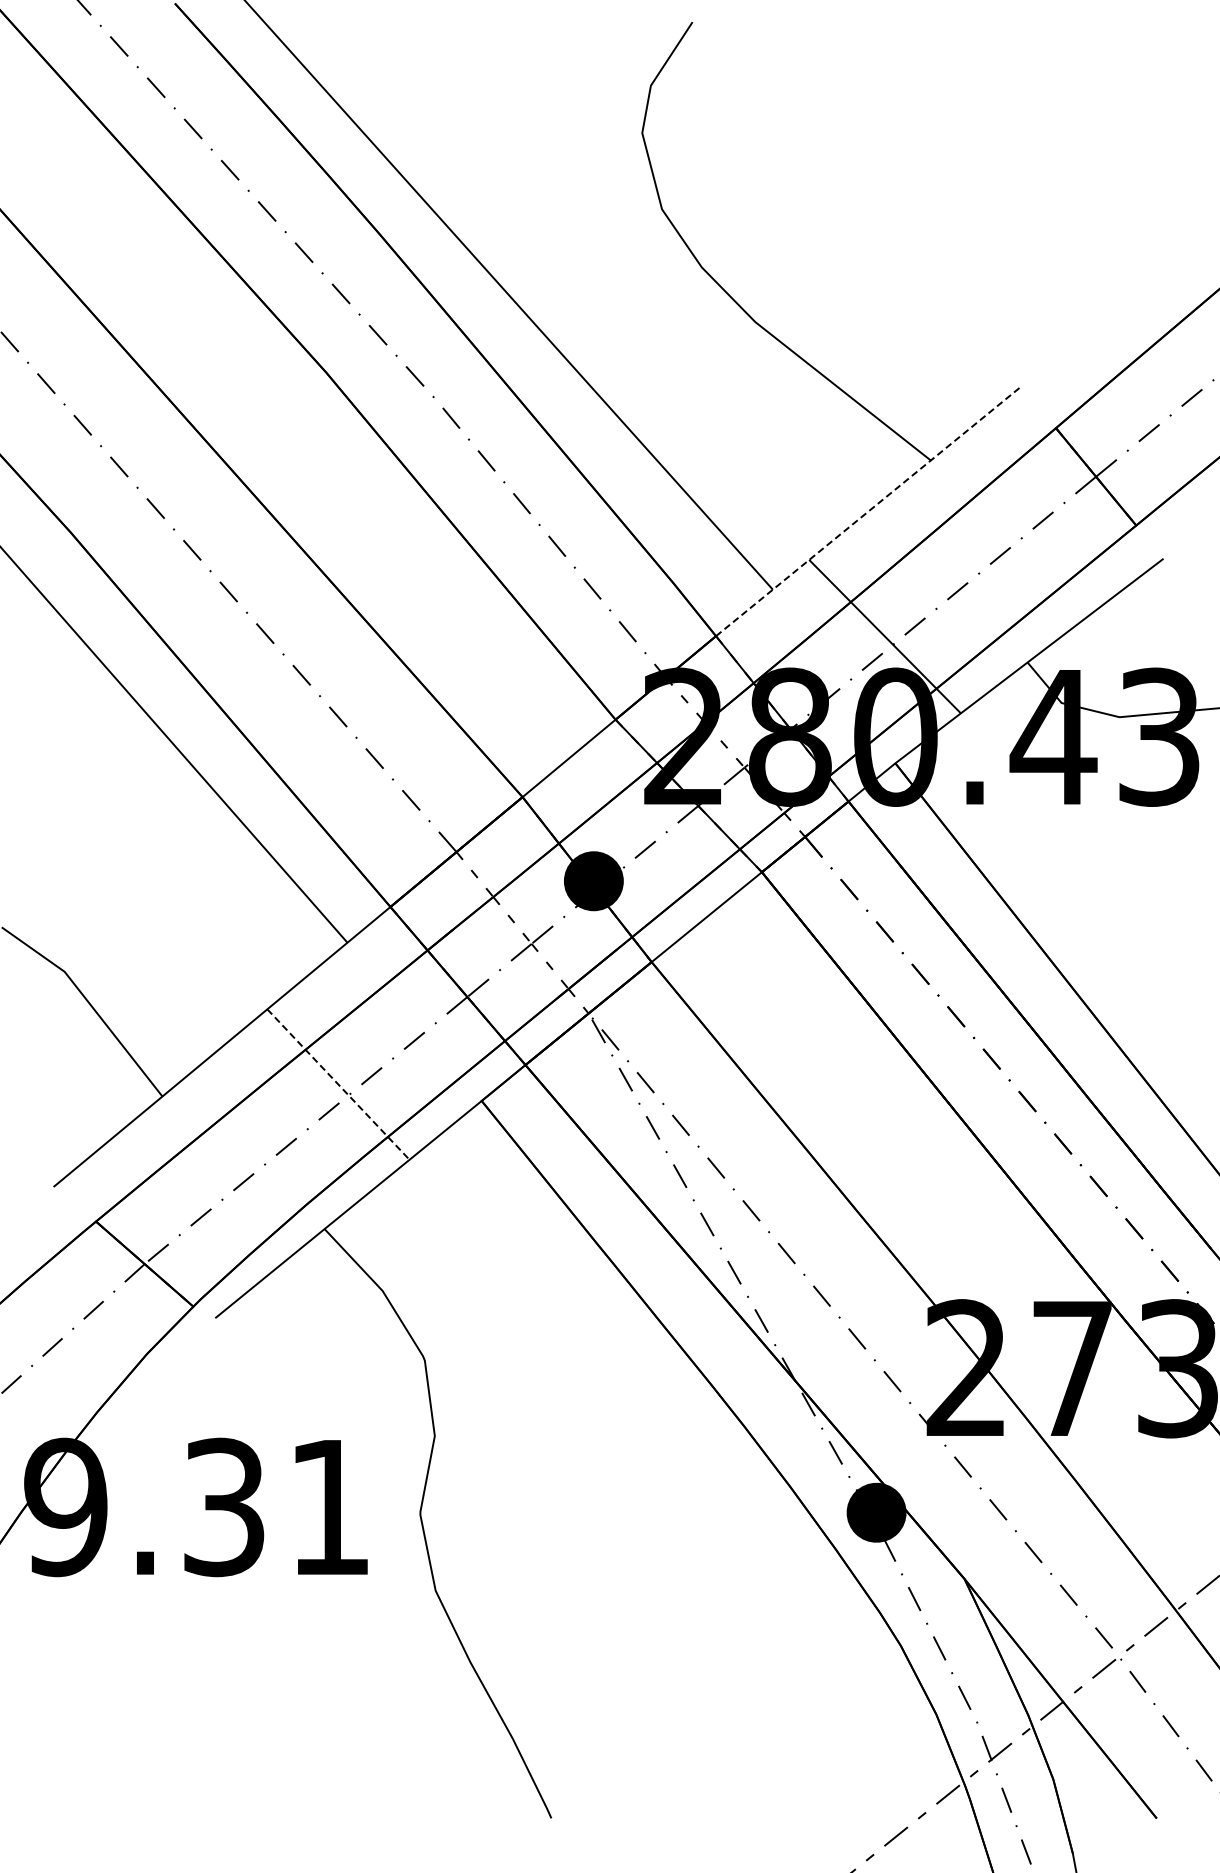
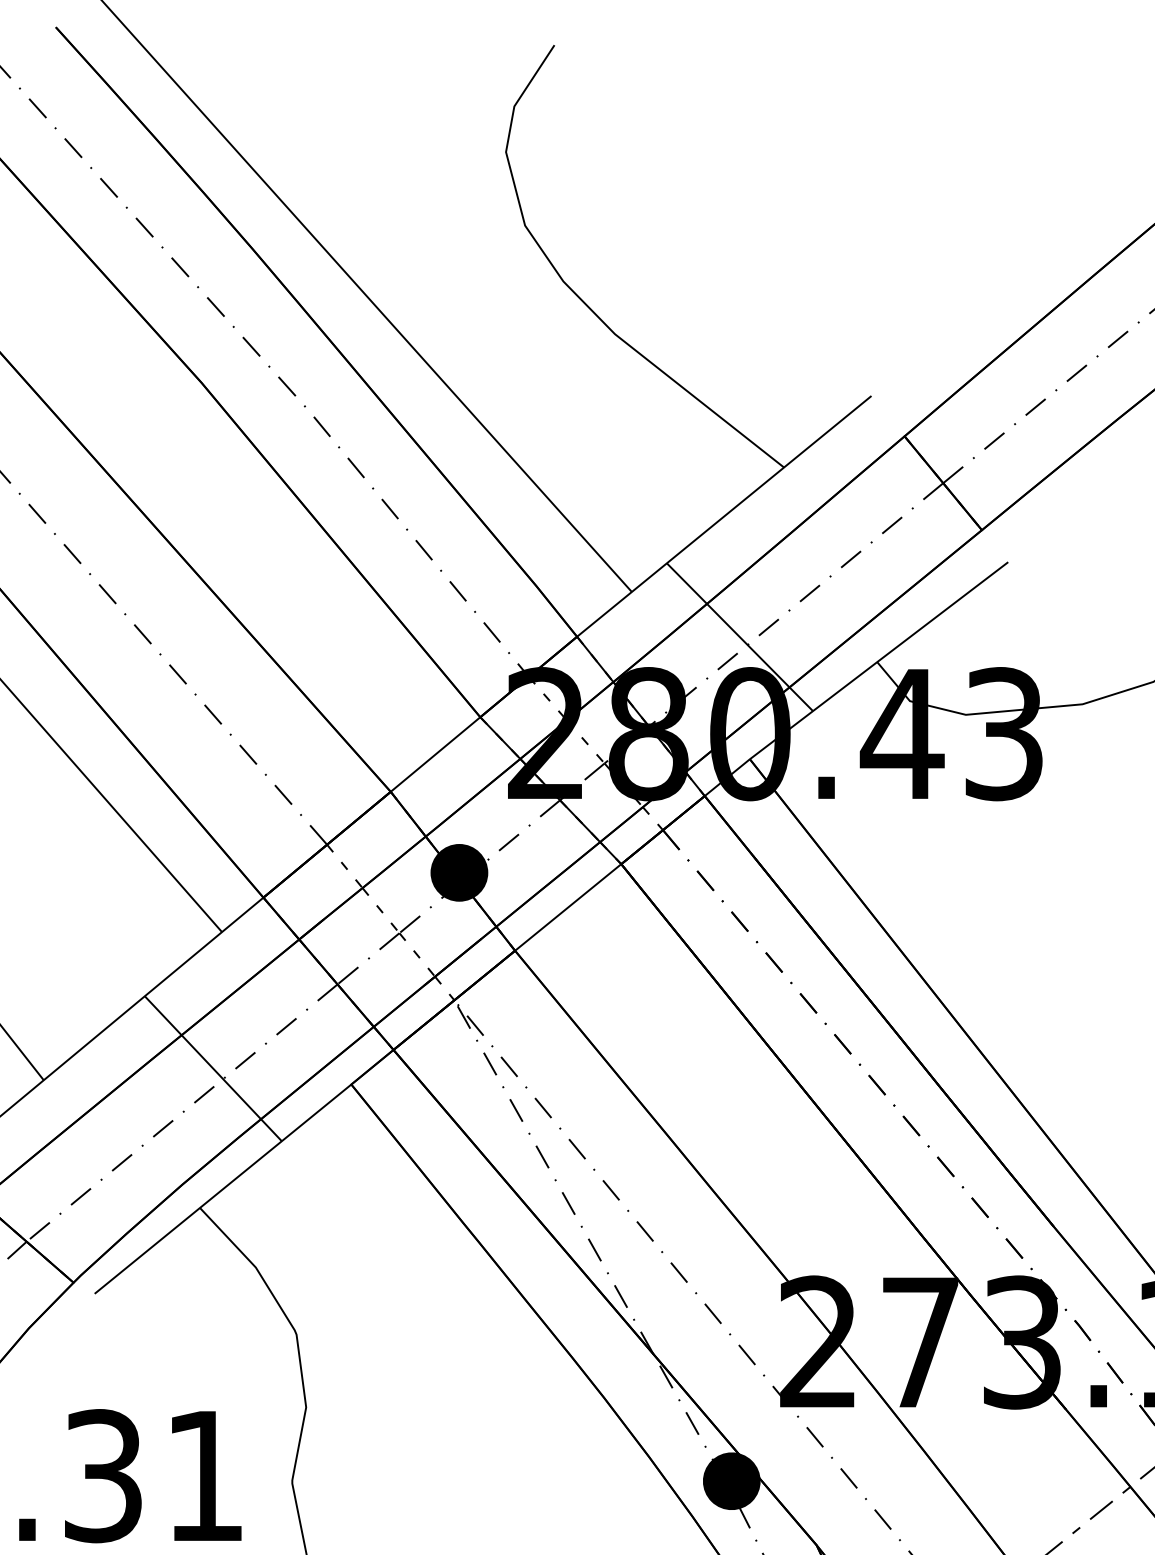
line: (868, 511) -> (723, 516), dashed -> solid
line: (338, 1084) -> (213, 1068), dashed -> solid

